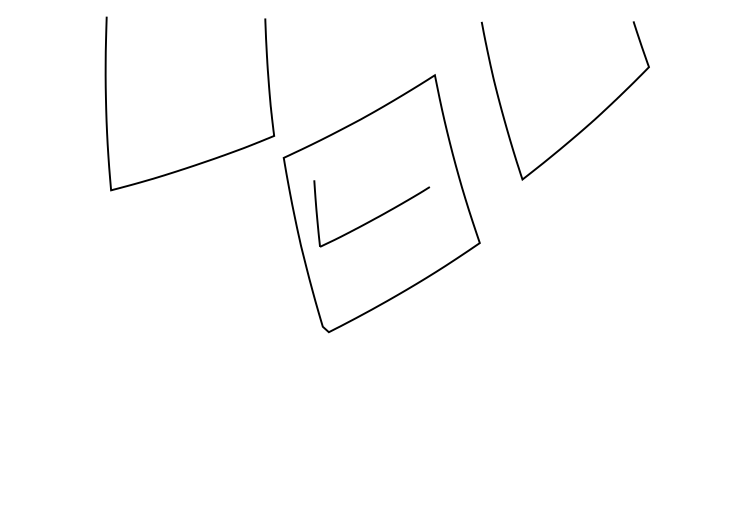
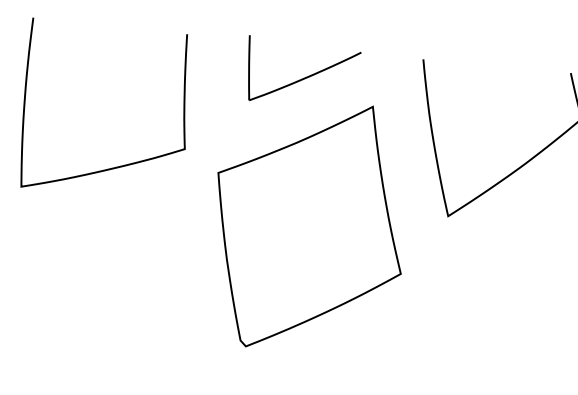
curve: (208, 159) -> (118, 165), moved
part: (371, 213) -> (302, 72), moved

